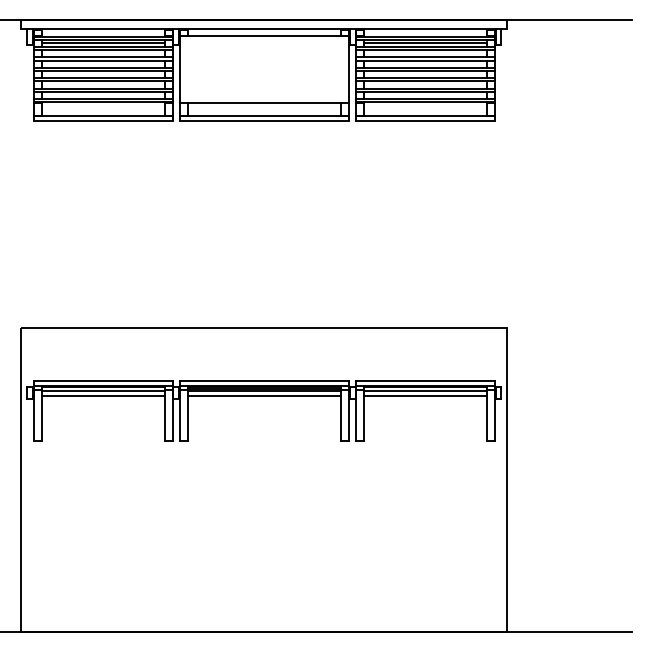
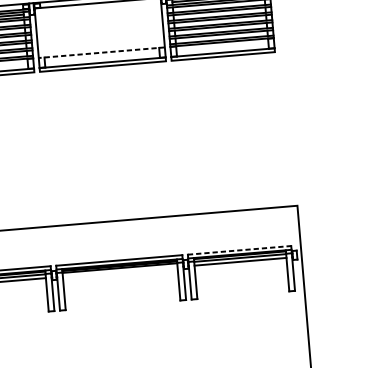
line: (263, 102) -> (101, 52), solid -> dashed
line: (425, 380) -> (239, 250), solid -> dashed
line: (264, 396) -> (120, 272), removed

